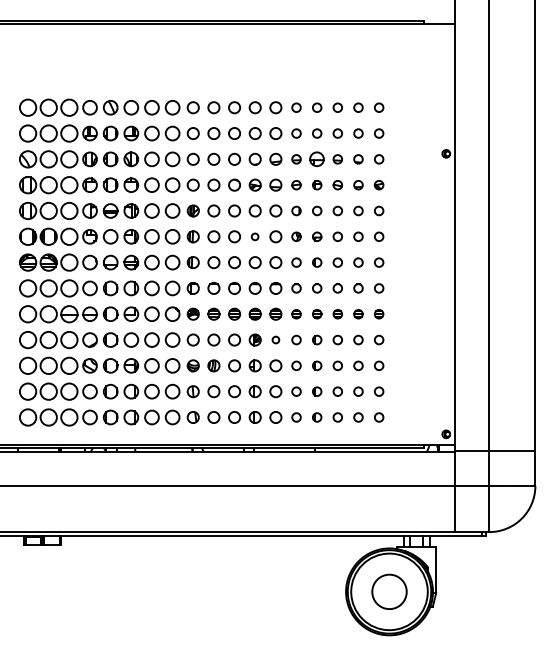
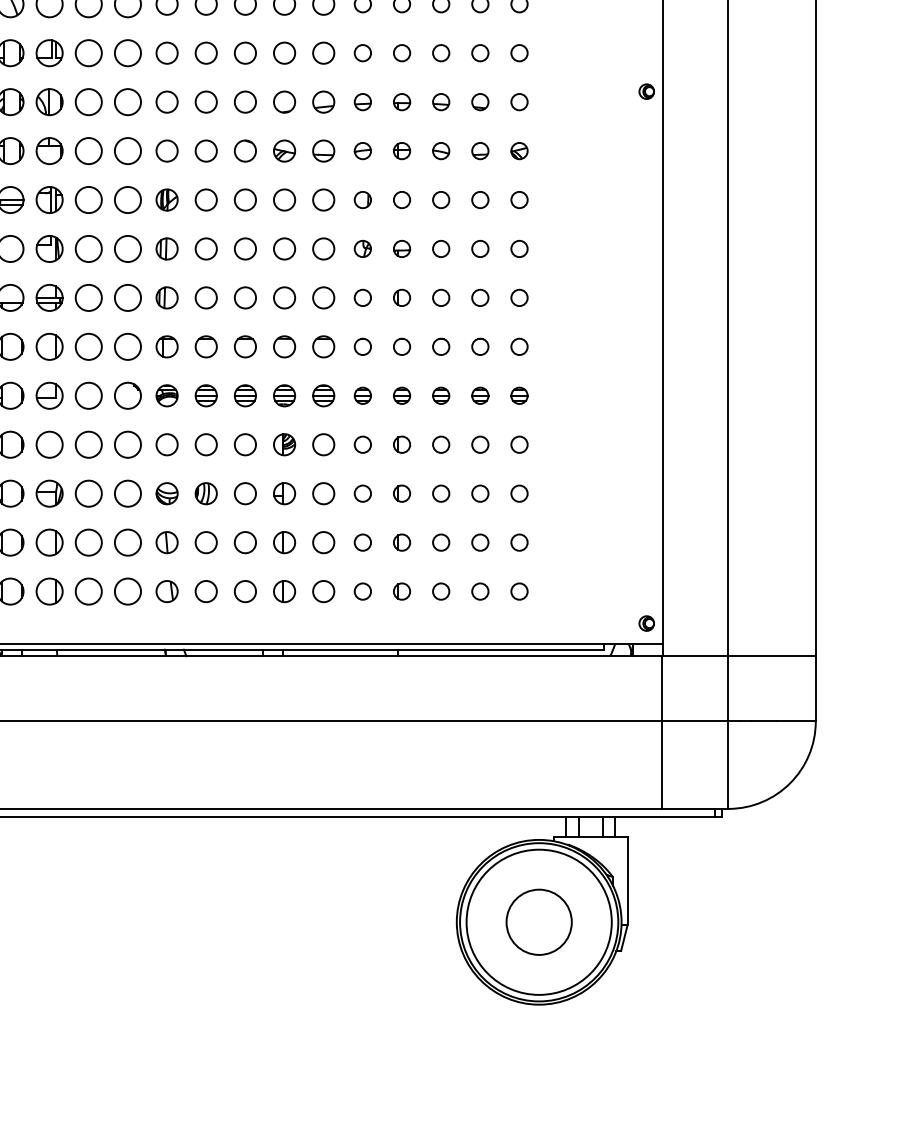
part: (317, 159) -> (402, 102), size x0.62
circle: (254, 236) -> (283, 248), size x1.67
circle: (275, 339) -> (322, 443), size x1.67

